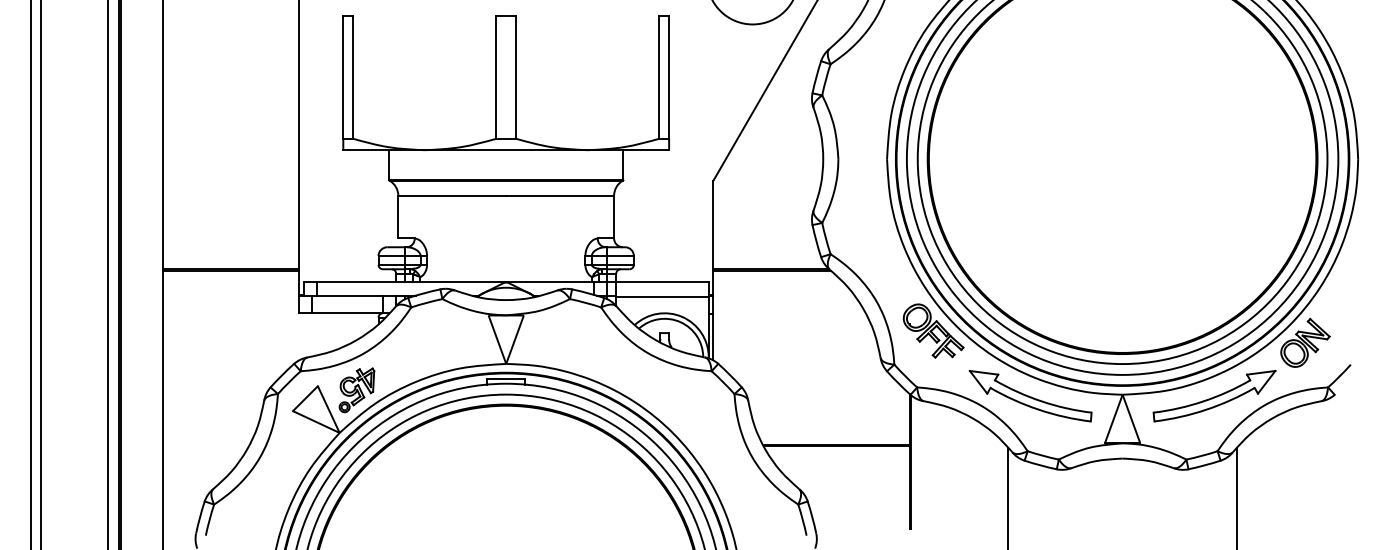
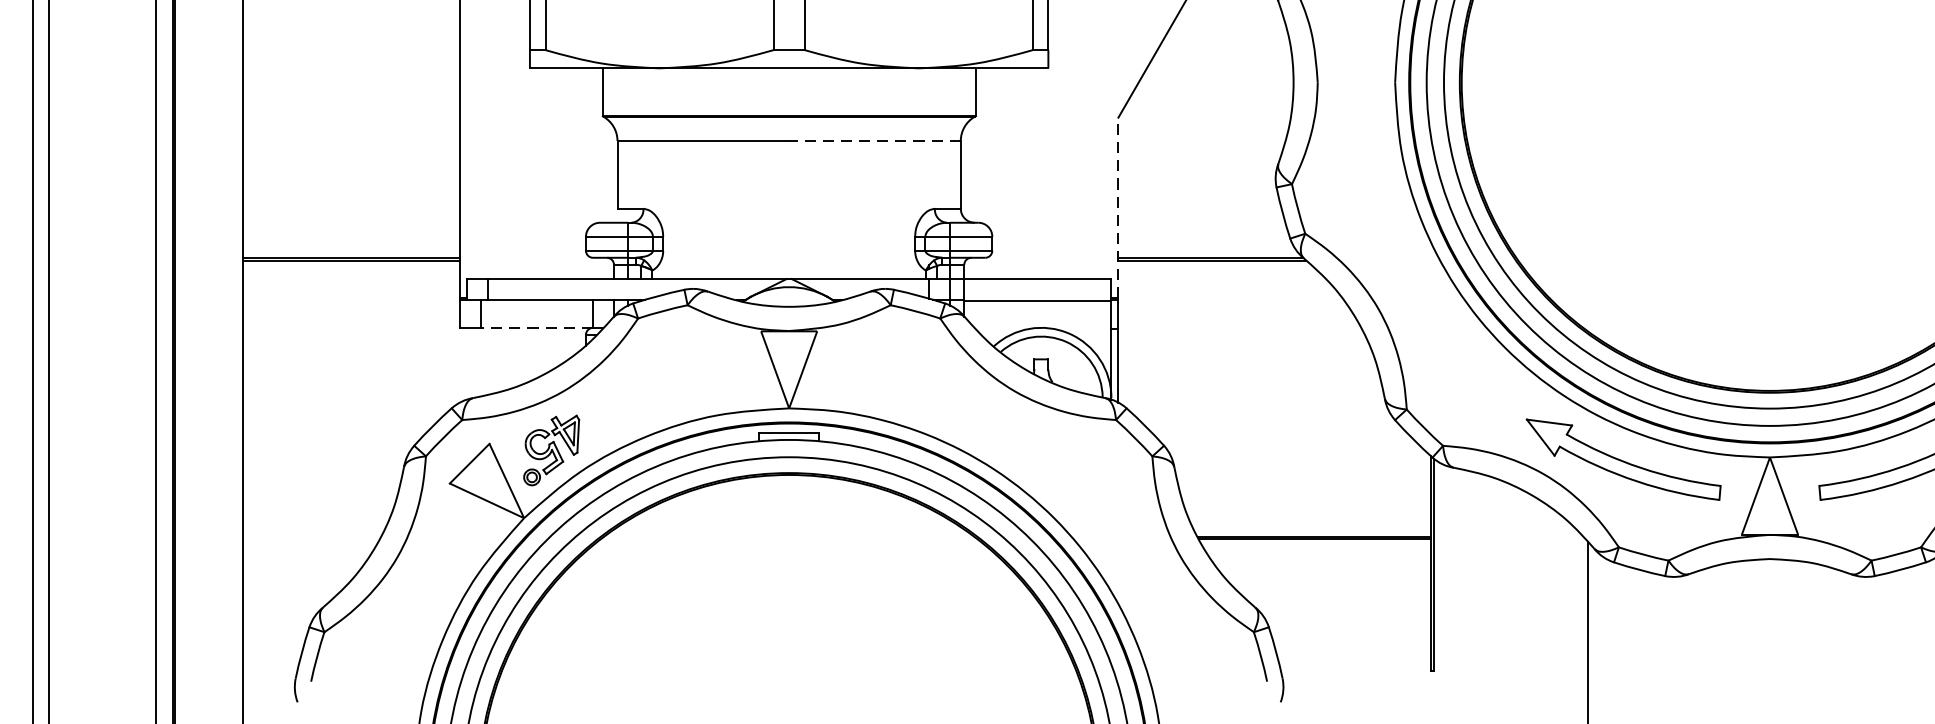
line: (560, 195) -> (875, 140), solid -> dashed
line: (713, 238) -> (1118, 208), solid -> dashed
line: (347, 313) -> (536, 328), solid -> dashed
part: (933, 330) -> (1469, 355), removed

